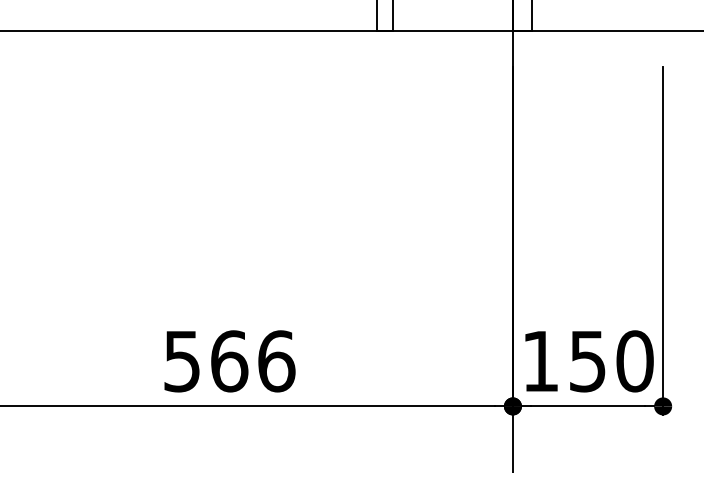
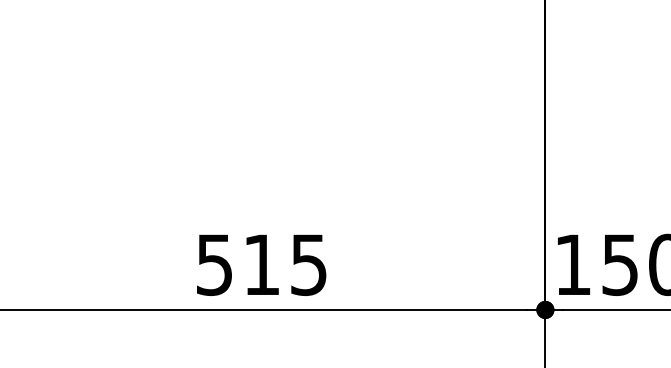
text: (253, 361) -> (285, 265), 566 -> 515

